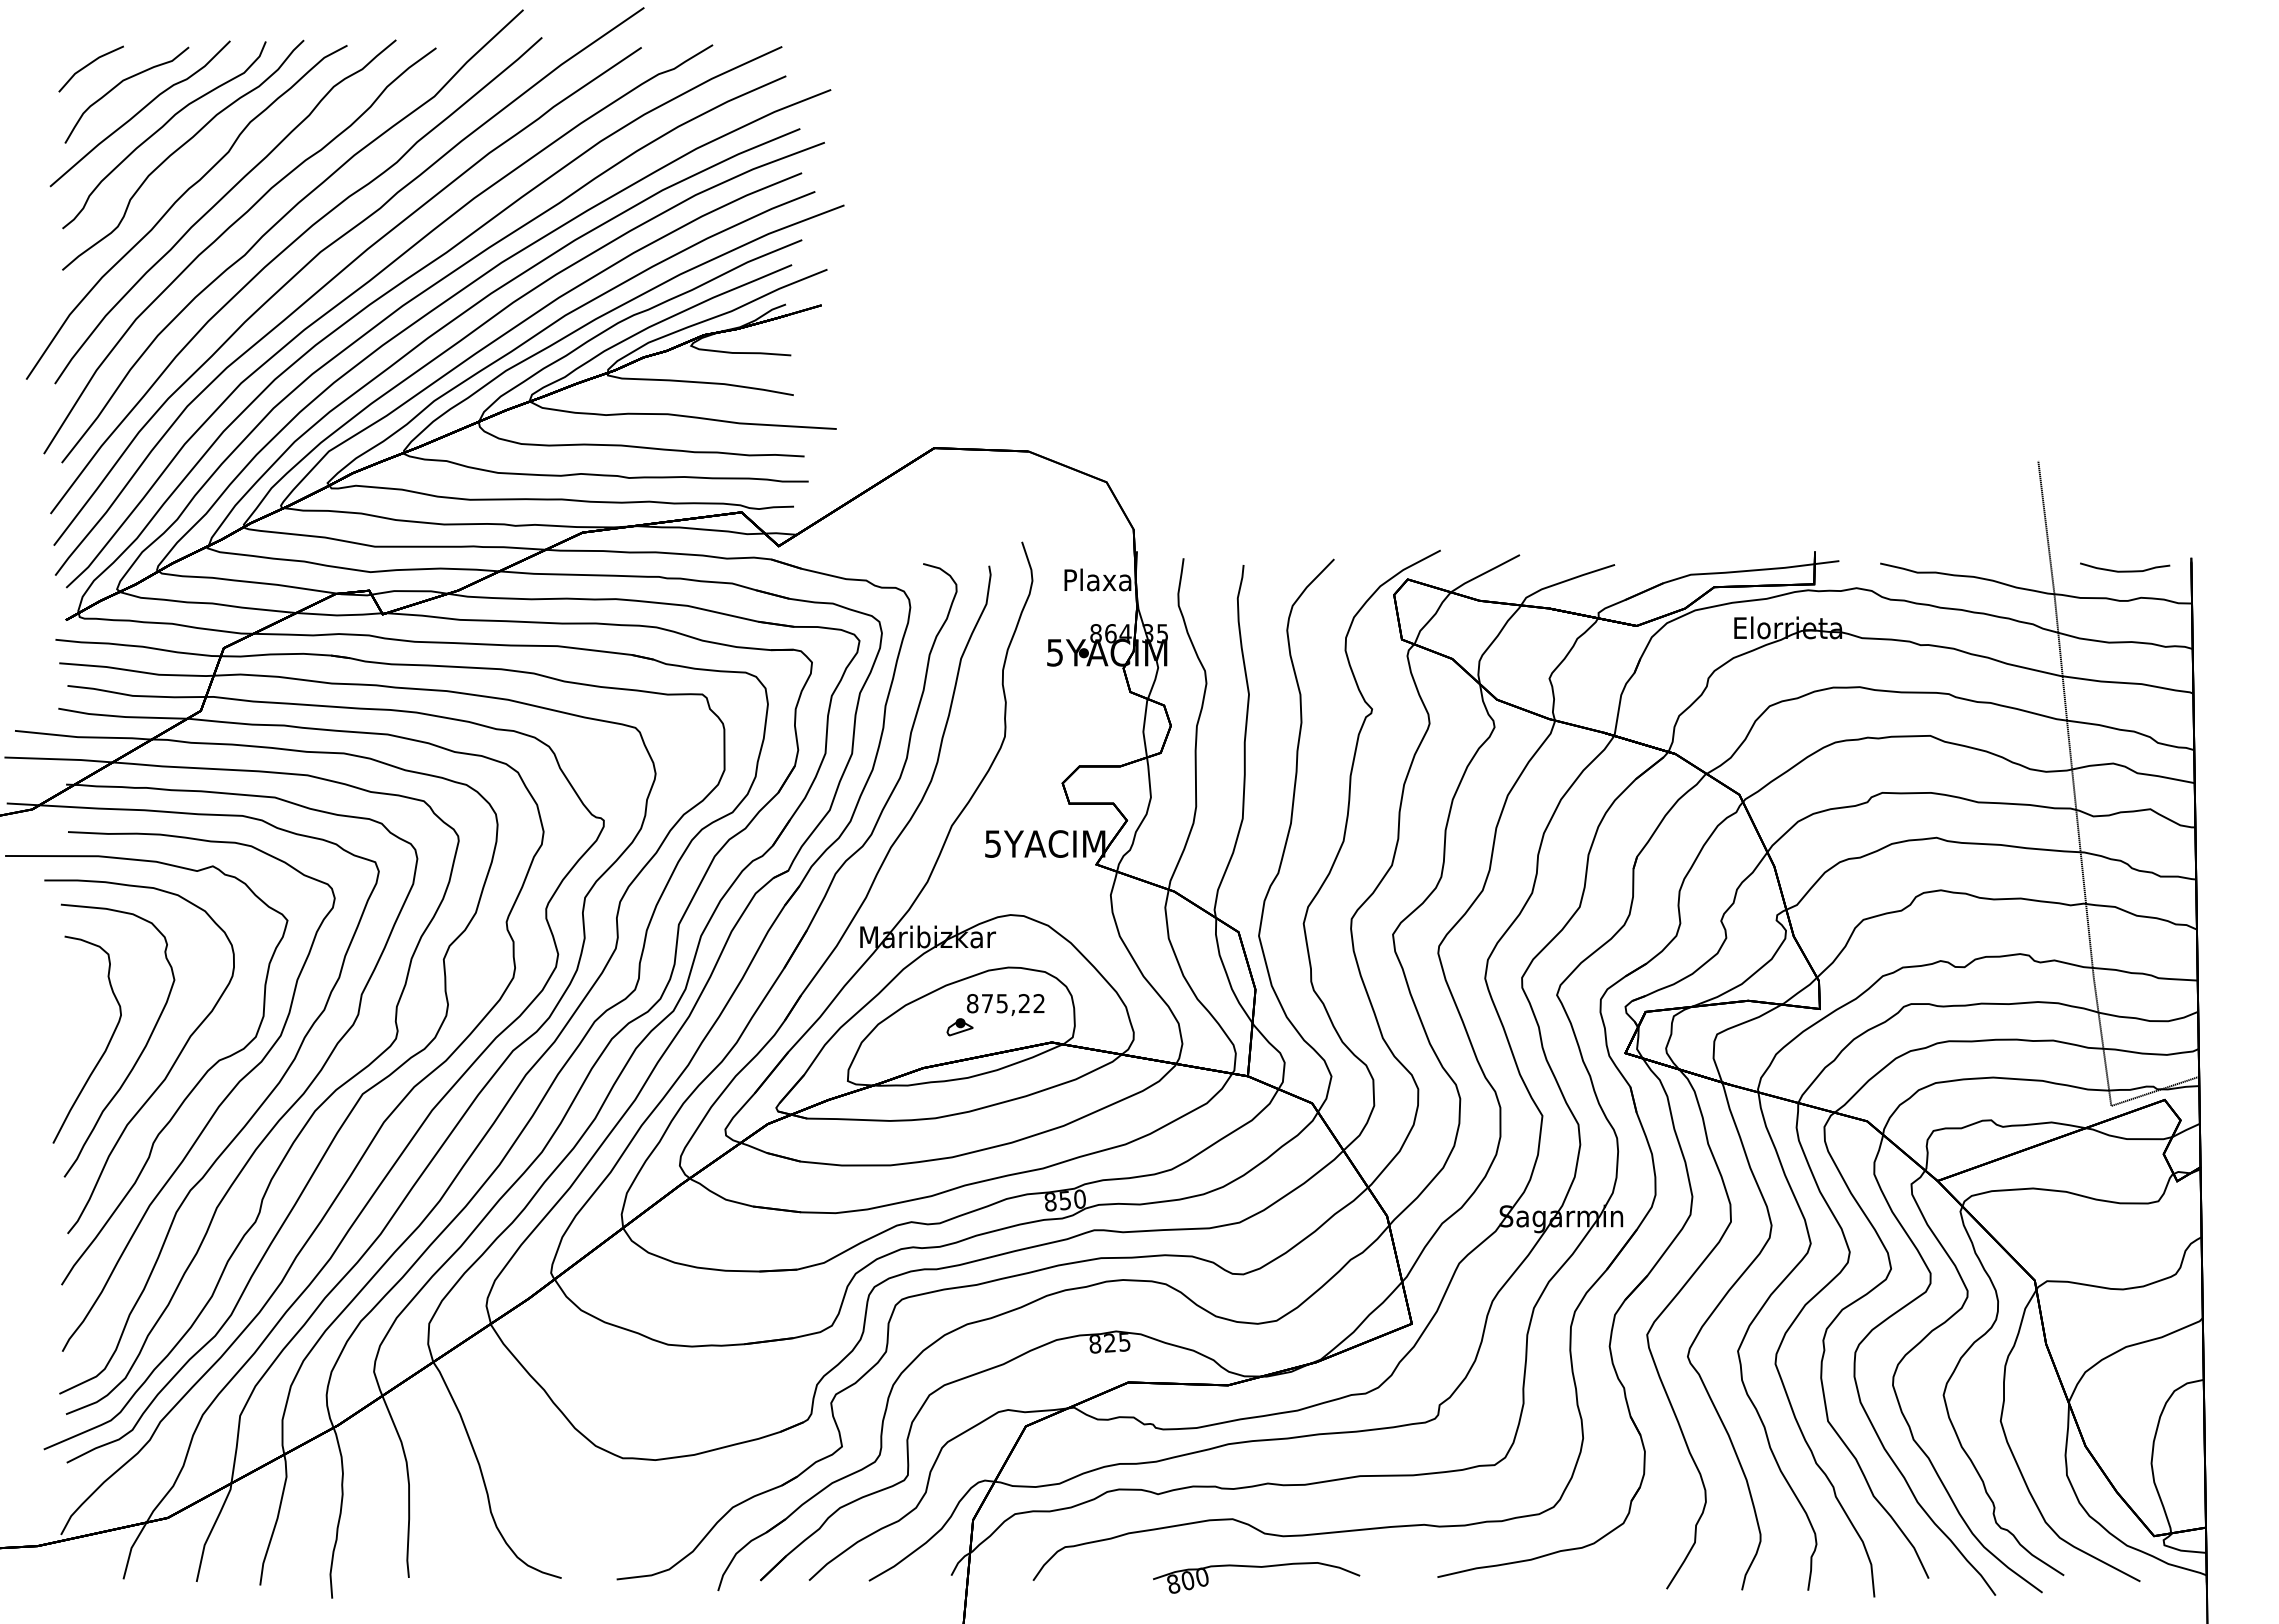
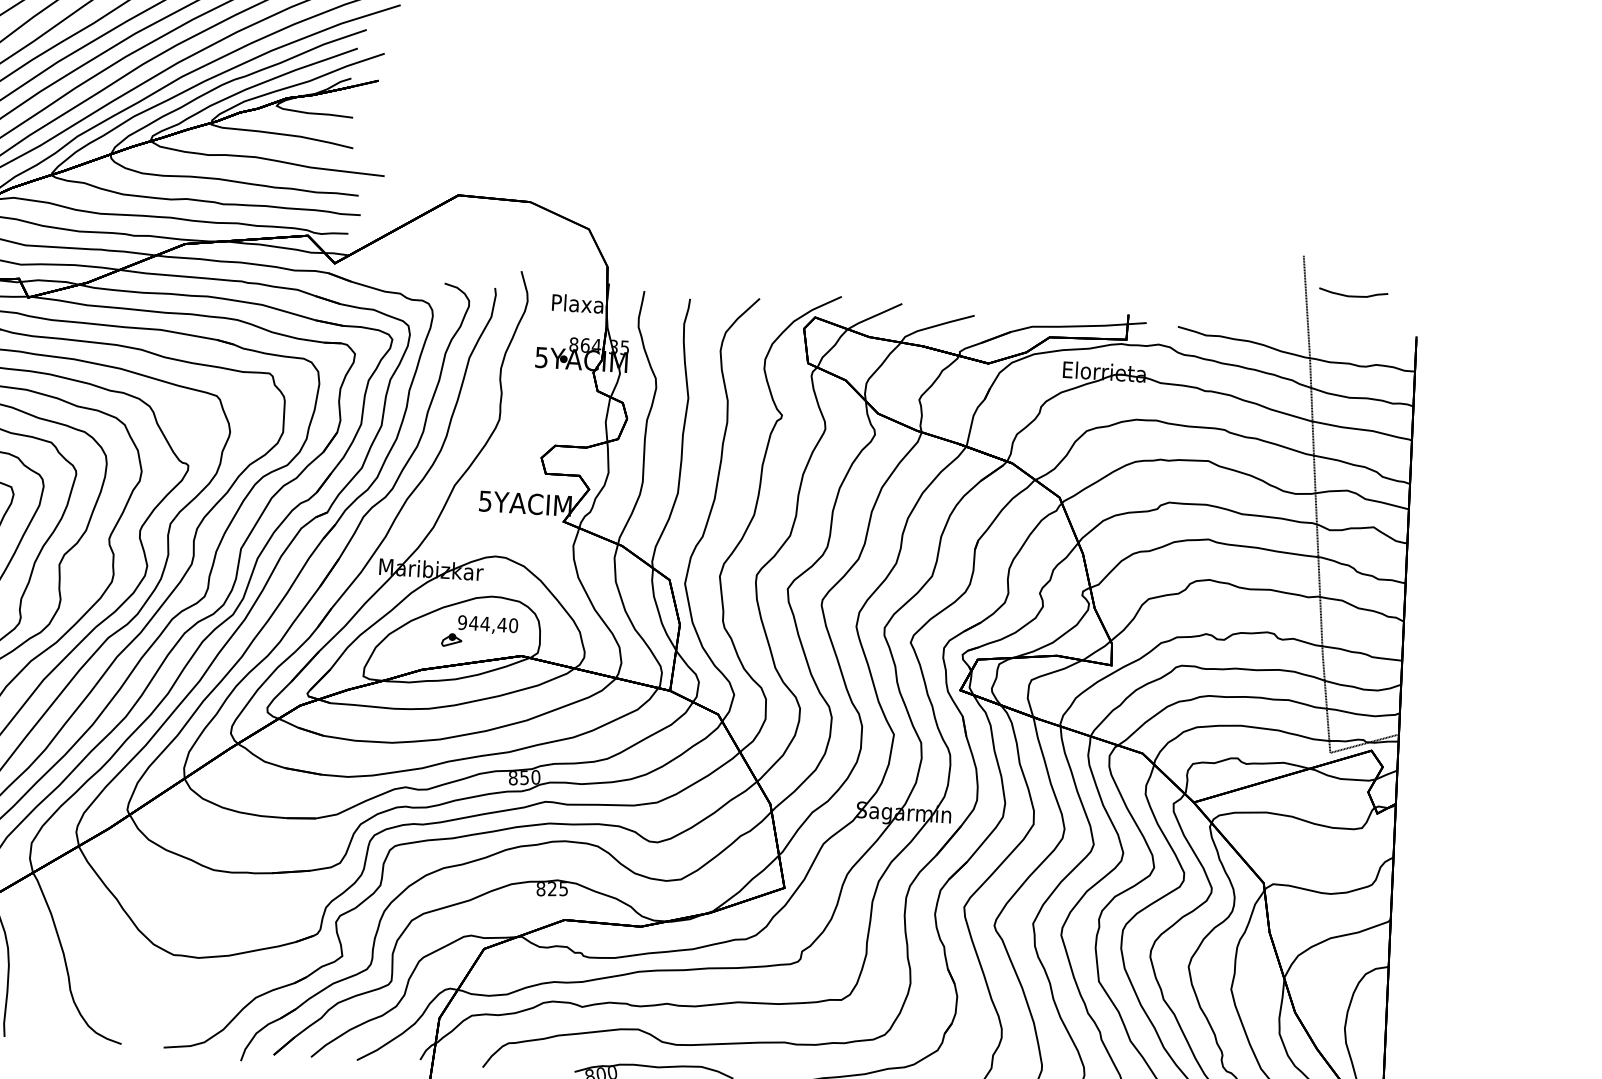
curve: (2125, 570) -> (1353, 295), moved
text: (1005, 1003) -> (487, 624), 875,22 -> 944,40

